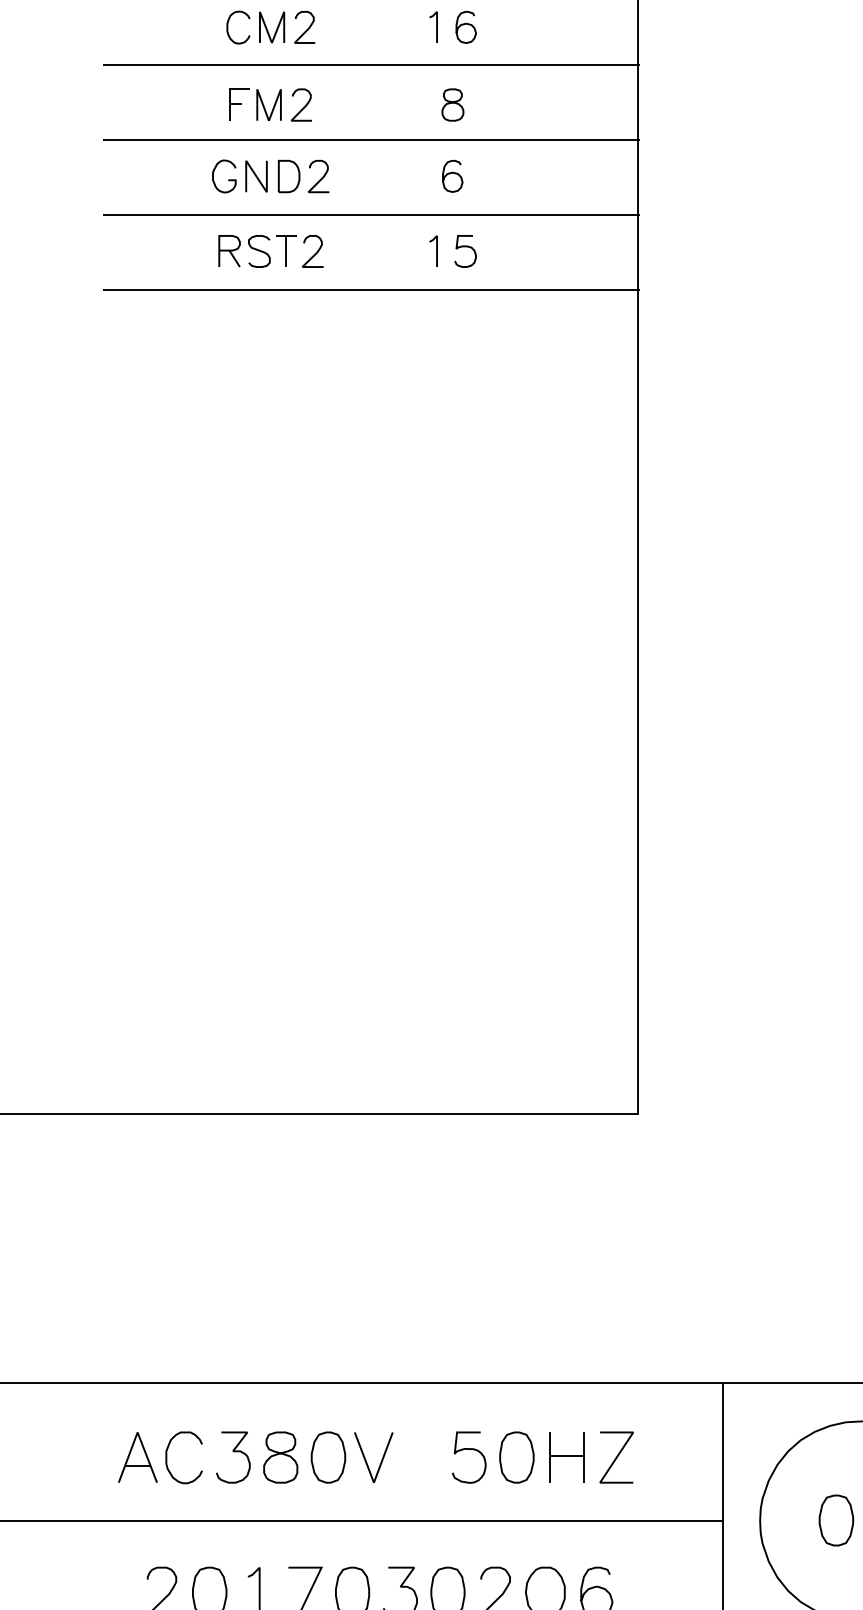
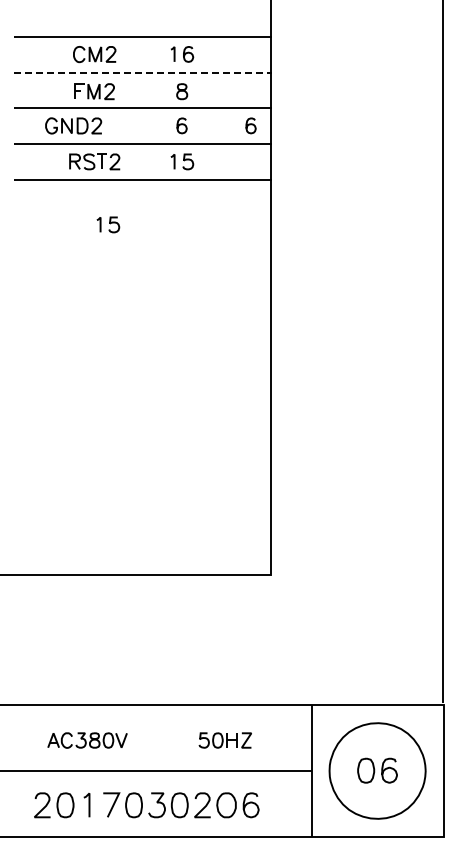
line: (372, 65) -> (143, 72), solid -> dashed
part: (270, 175) -> (73, 125), moved
curve: (595, 175) -> (250, 125), added
part: (299, 381) -> (108, 224), added
part: (255, 1457) -> (87, 740), size x0.6
part: (543, 1457) -> (225, 740), size x0.6

